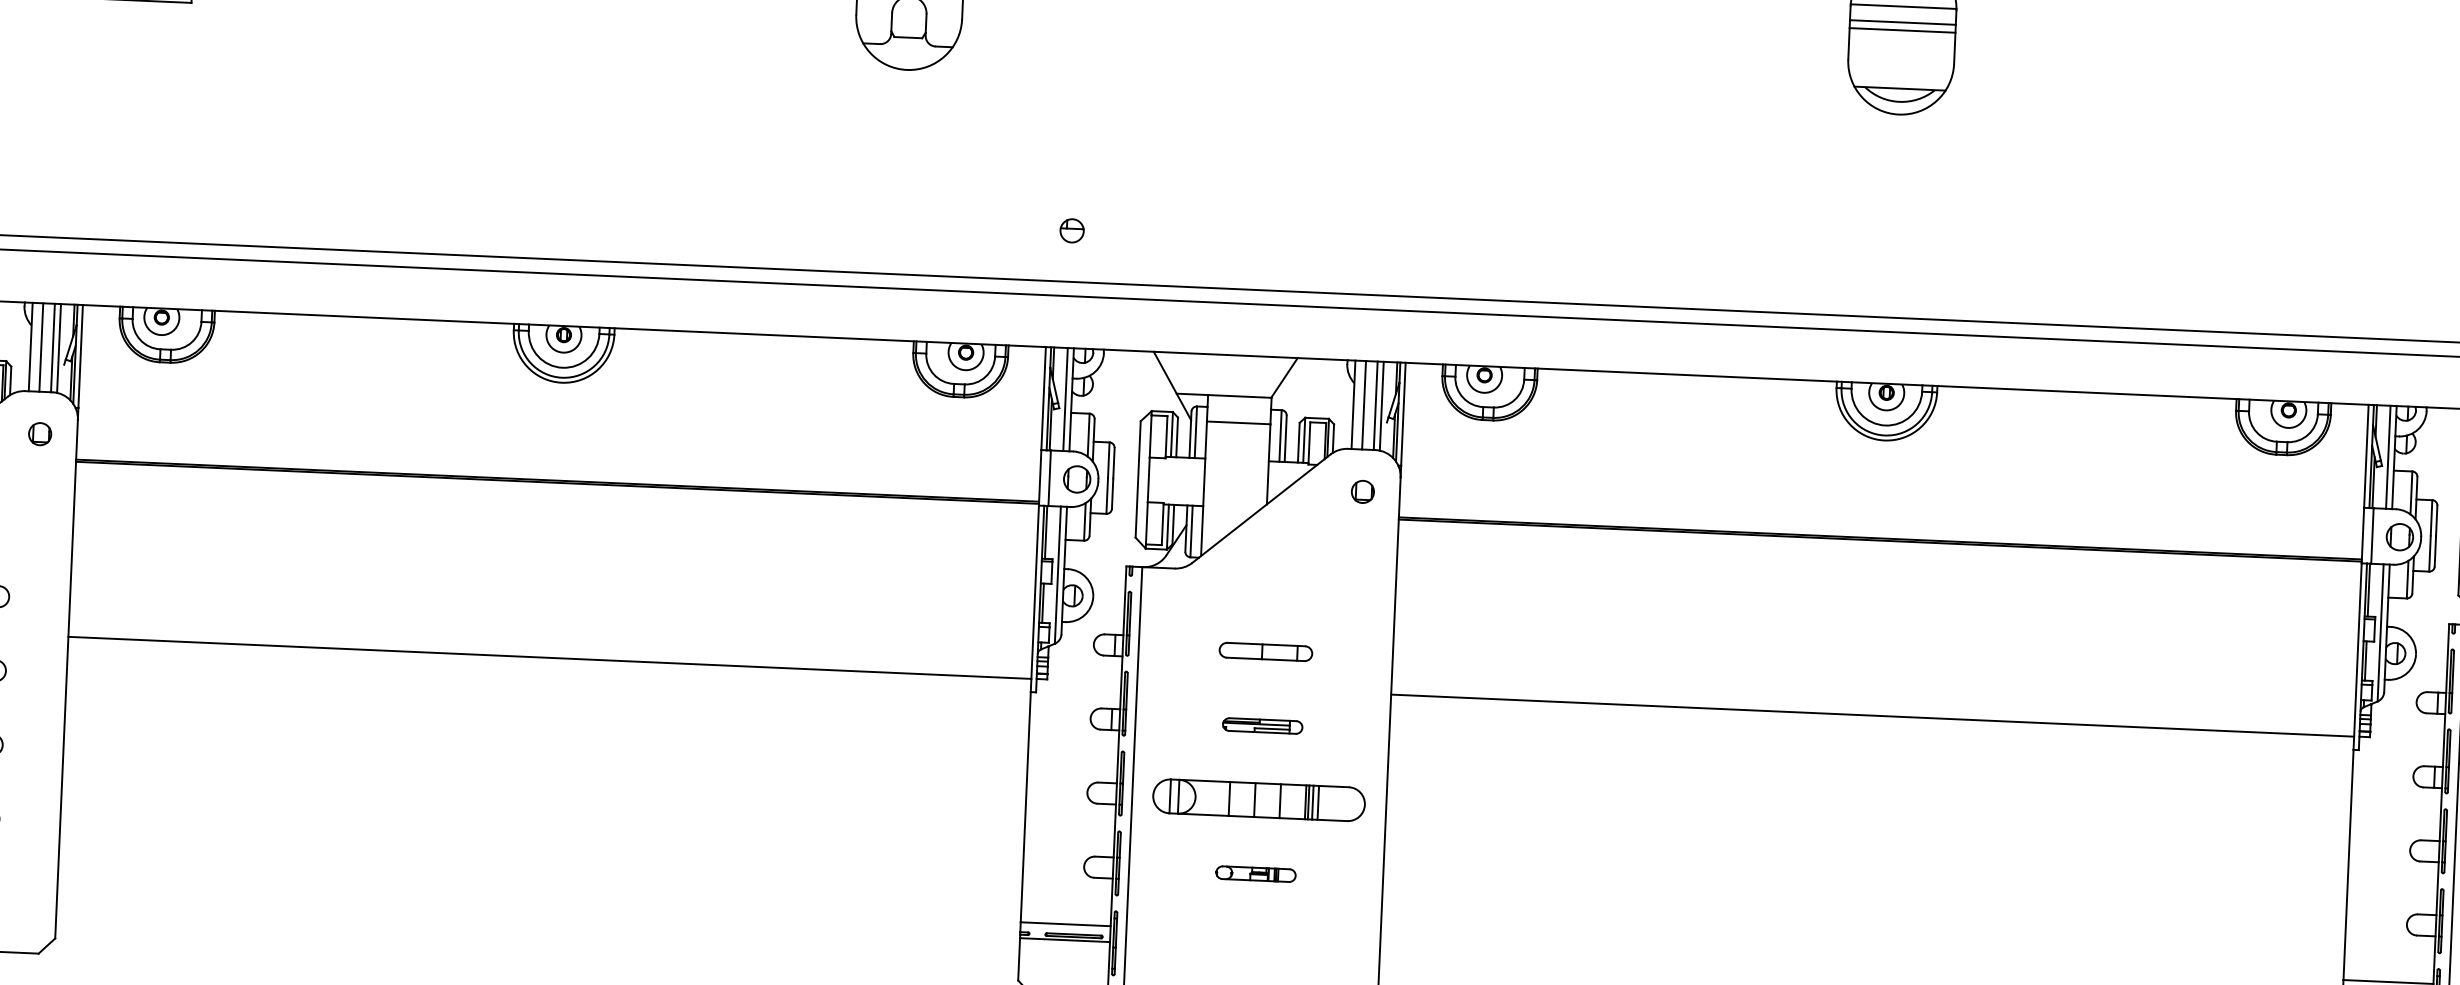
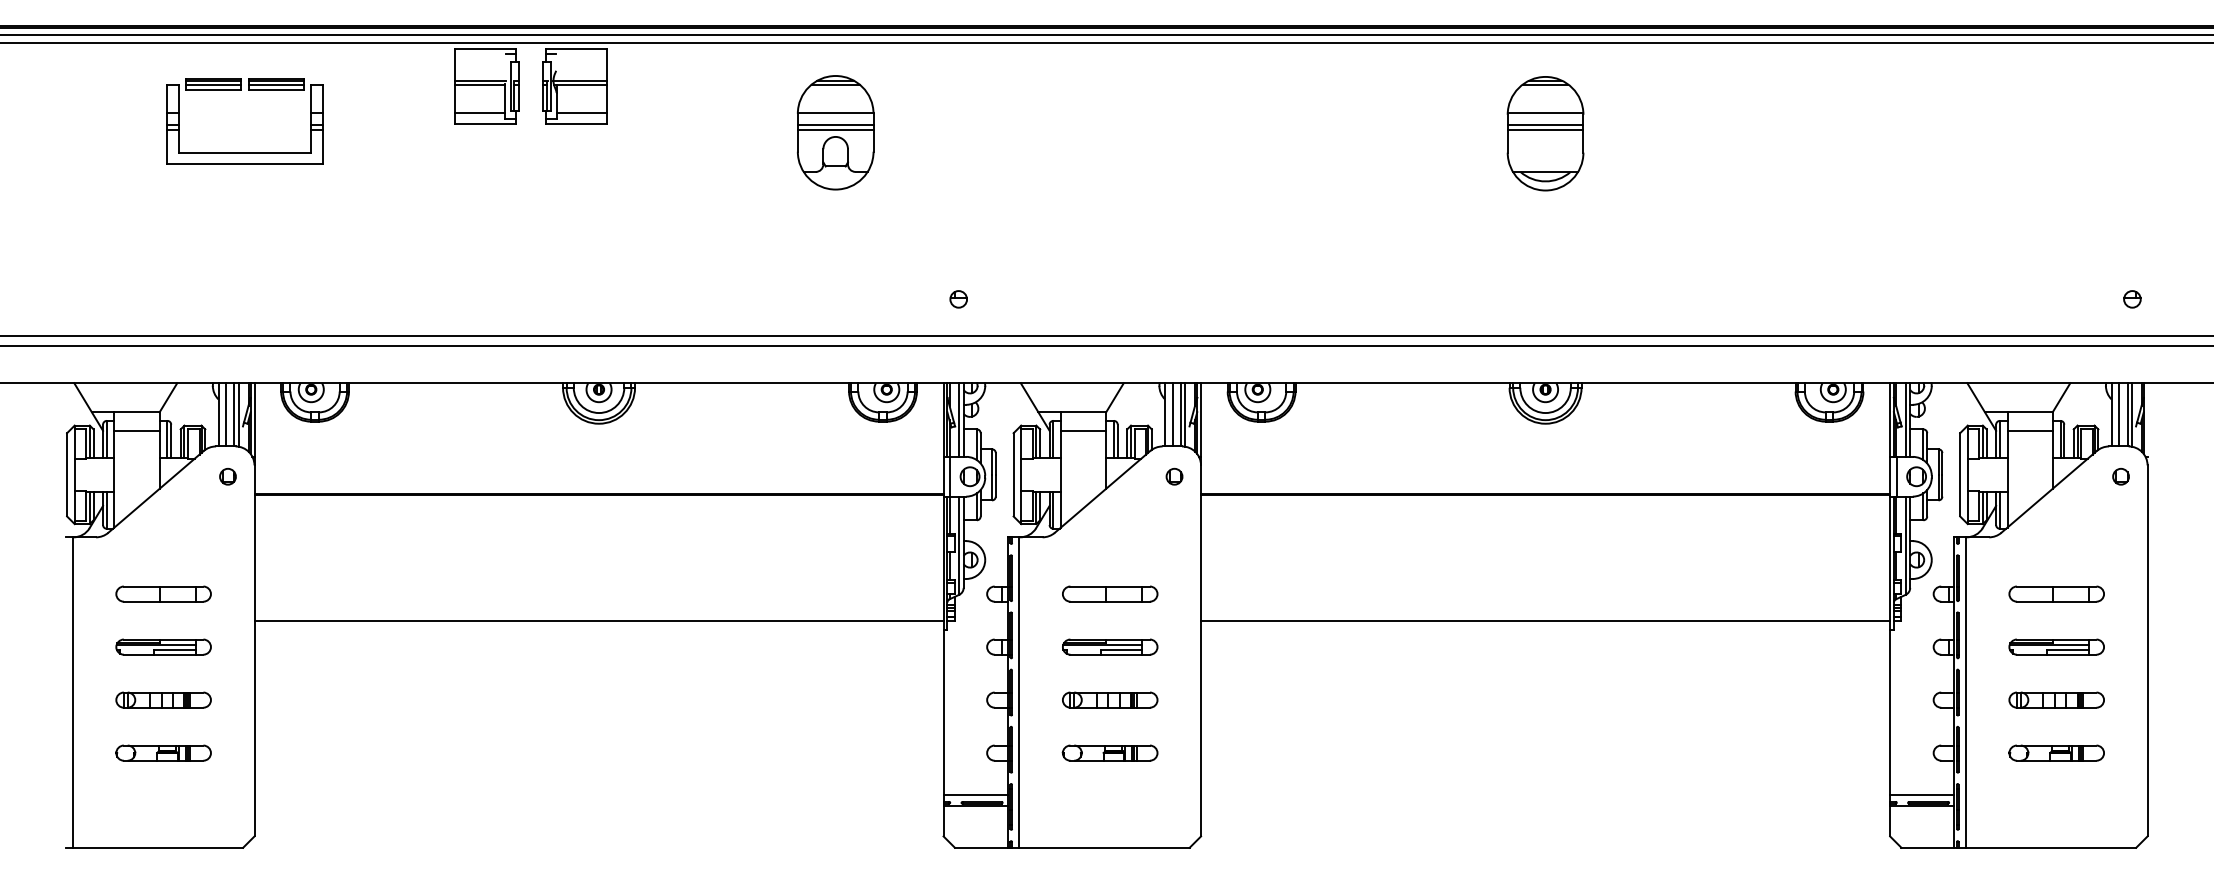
part: (1266, 651) -> (1110, 593), size x1.43
part: (1263, 725) -> (1110, 646), size x1.67
part: (1259, 799) -> (1110, 699), size x0.62
part: (1255, 873) -> (1109, 752), size x1.67

